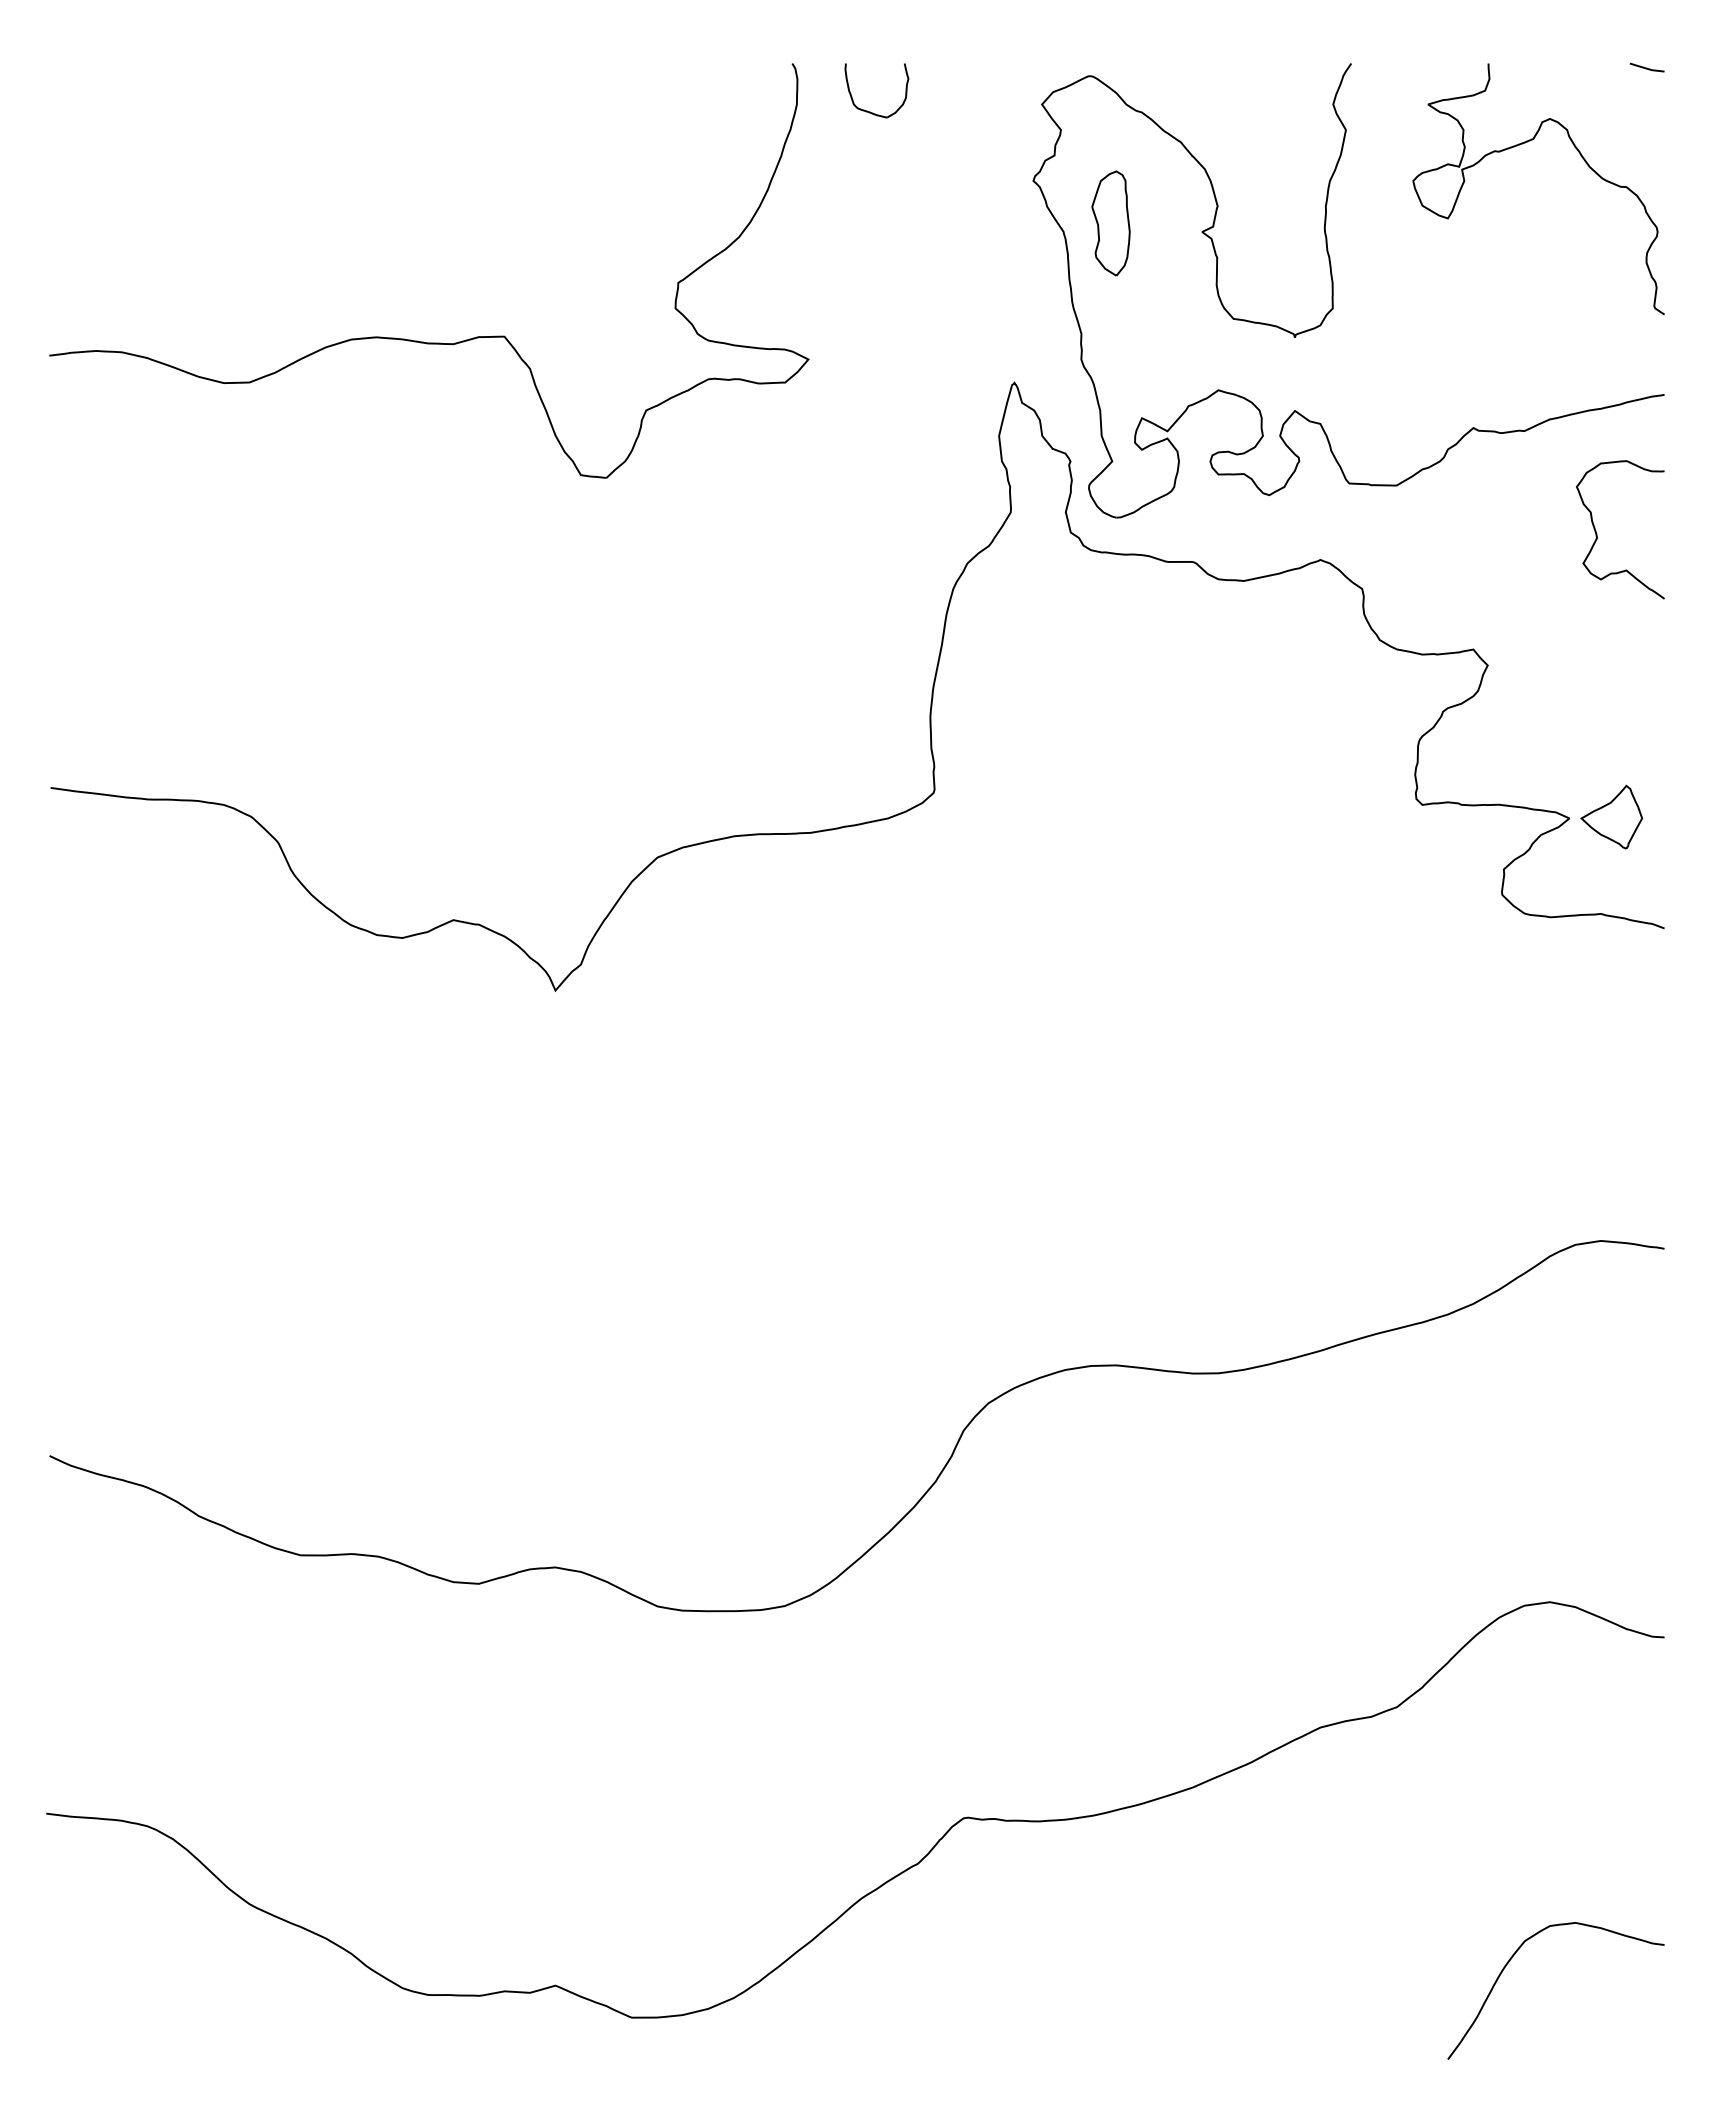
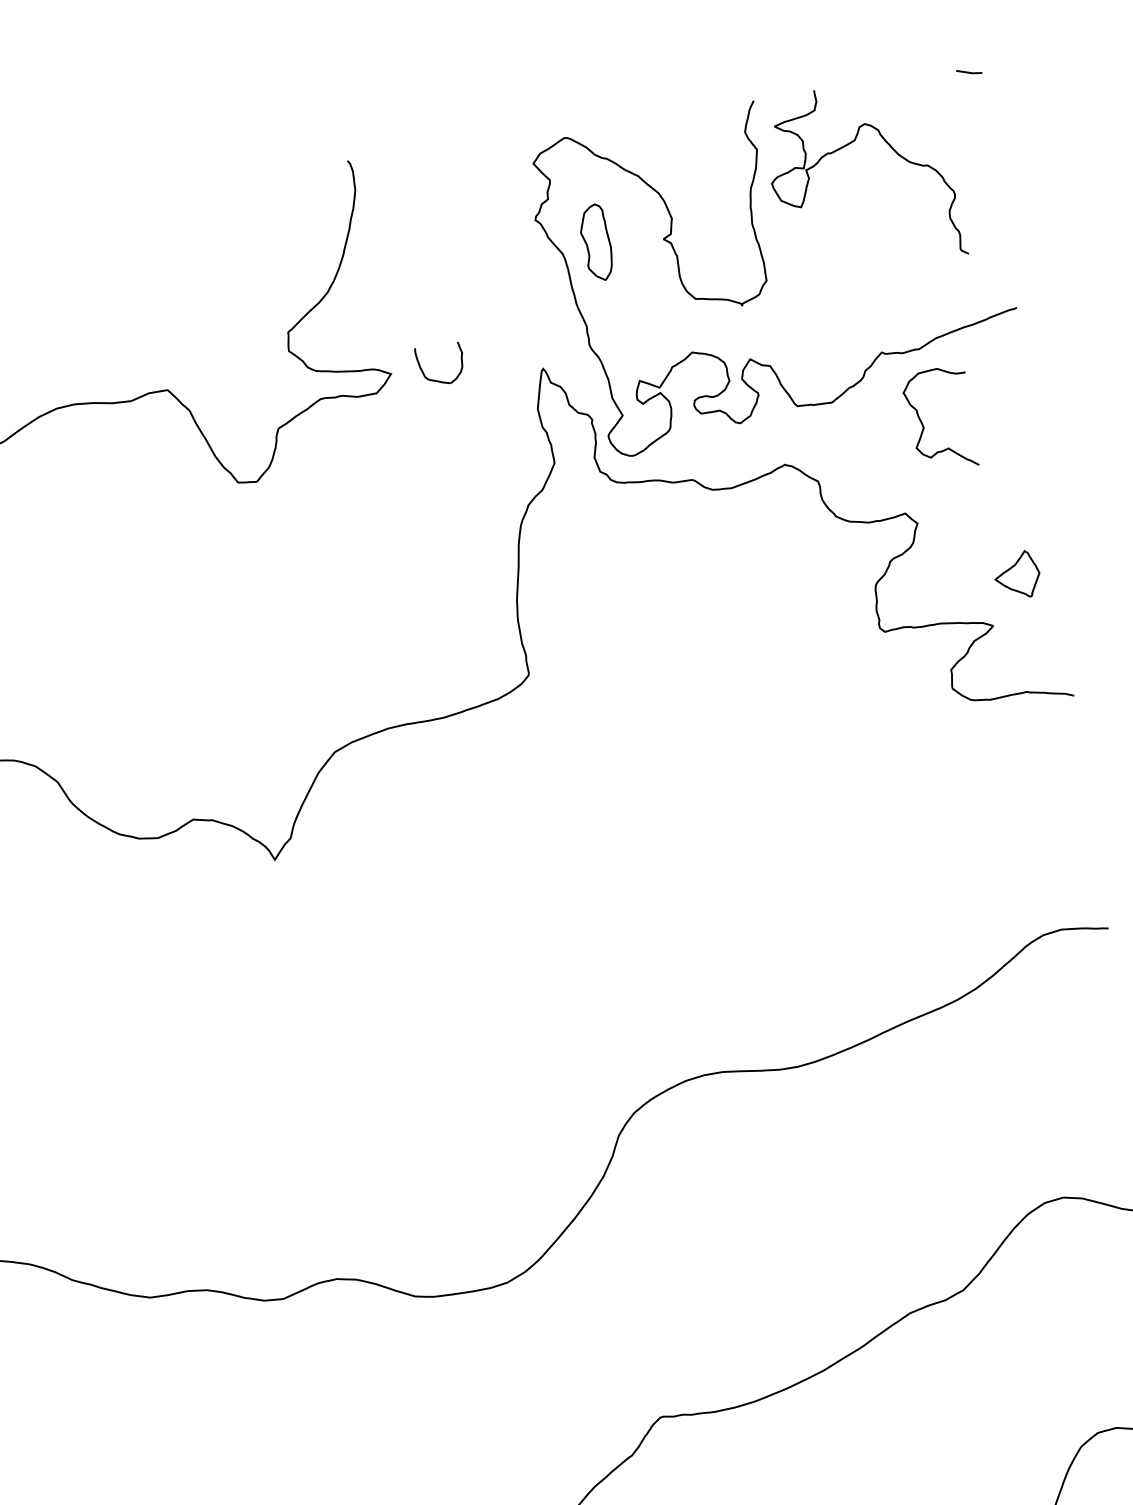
part: (870, 111) -> (438, 380), moved
curve: (1520, 145) -> (846, 146), moved
curve: (1597, 533) -> (923, 424), moved
part: (1611, 816) -> (1017, 574), moved

